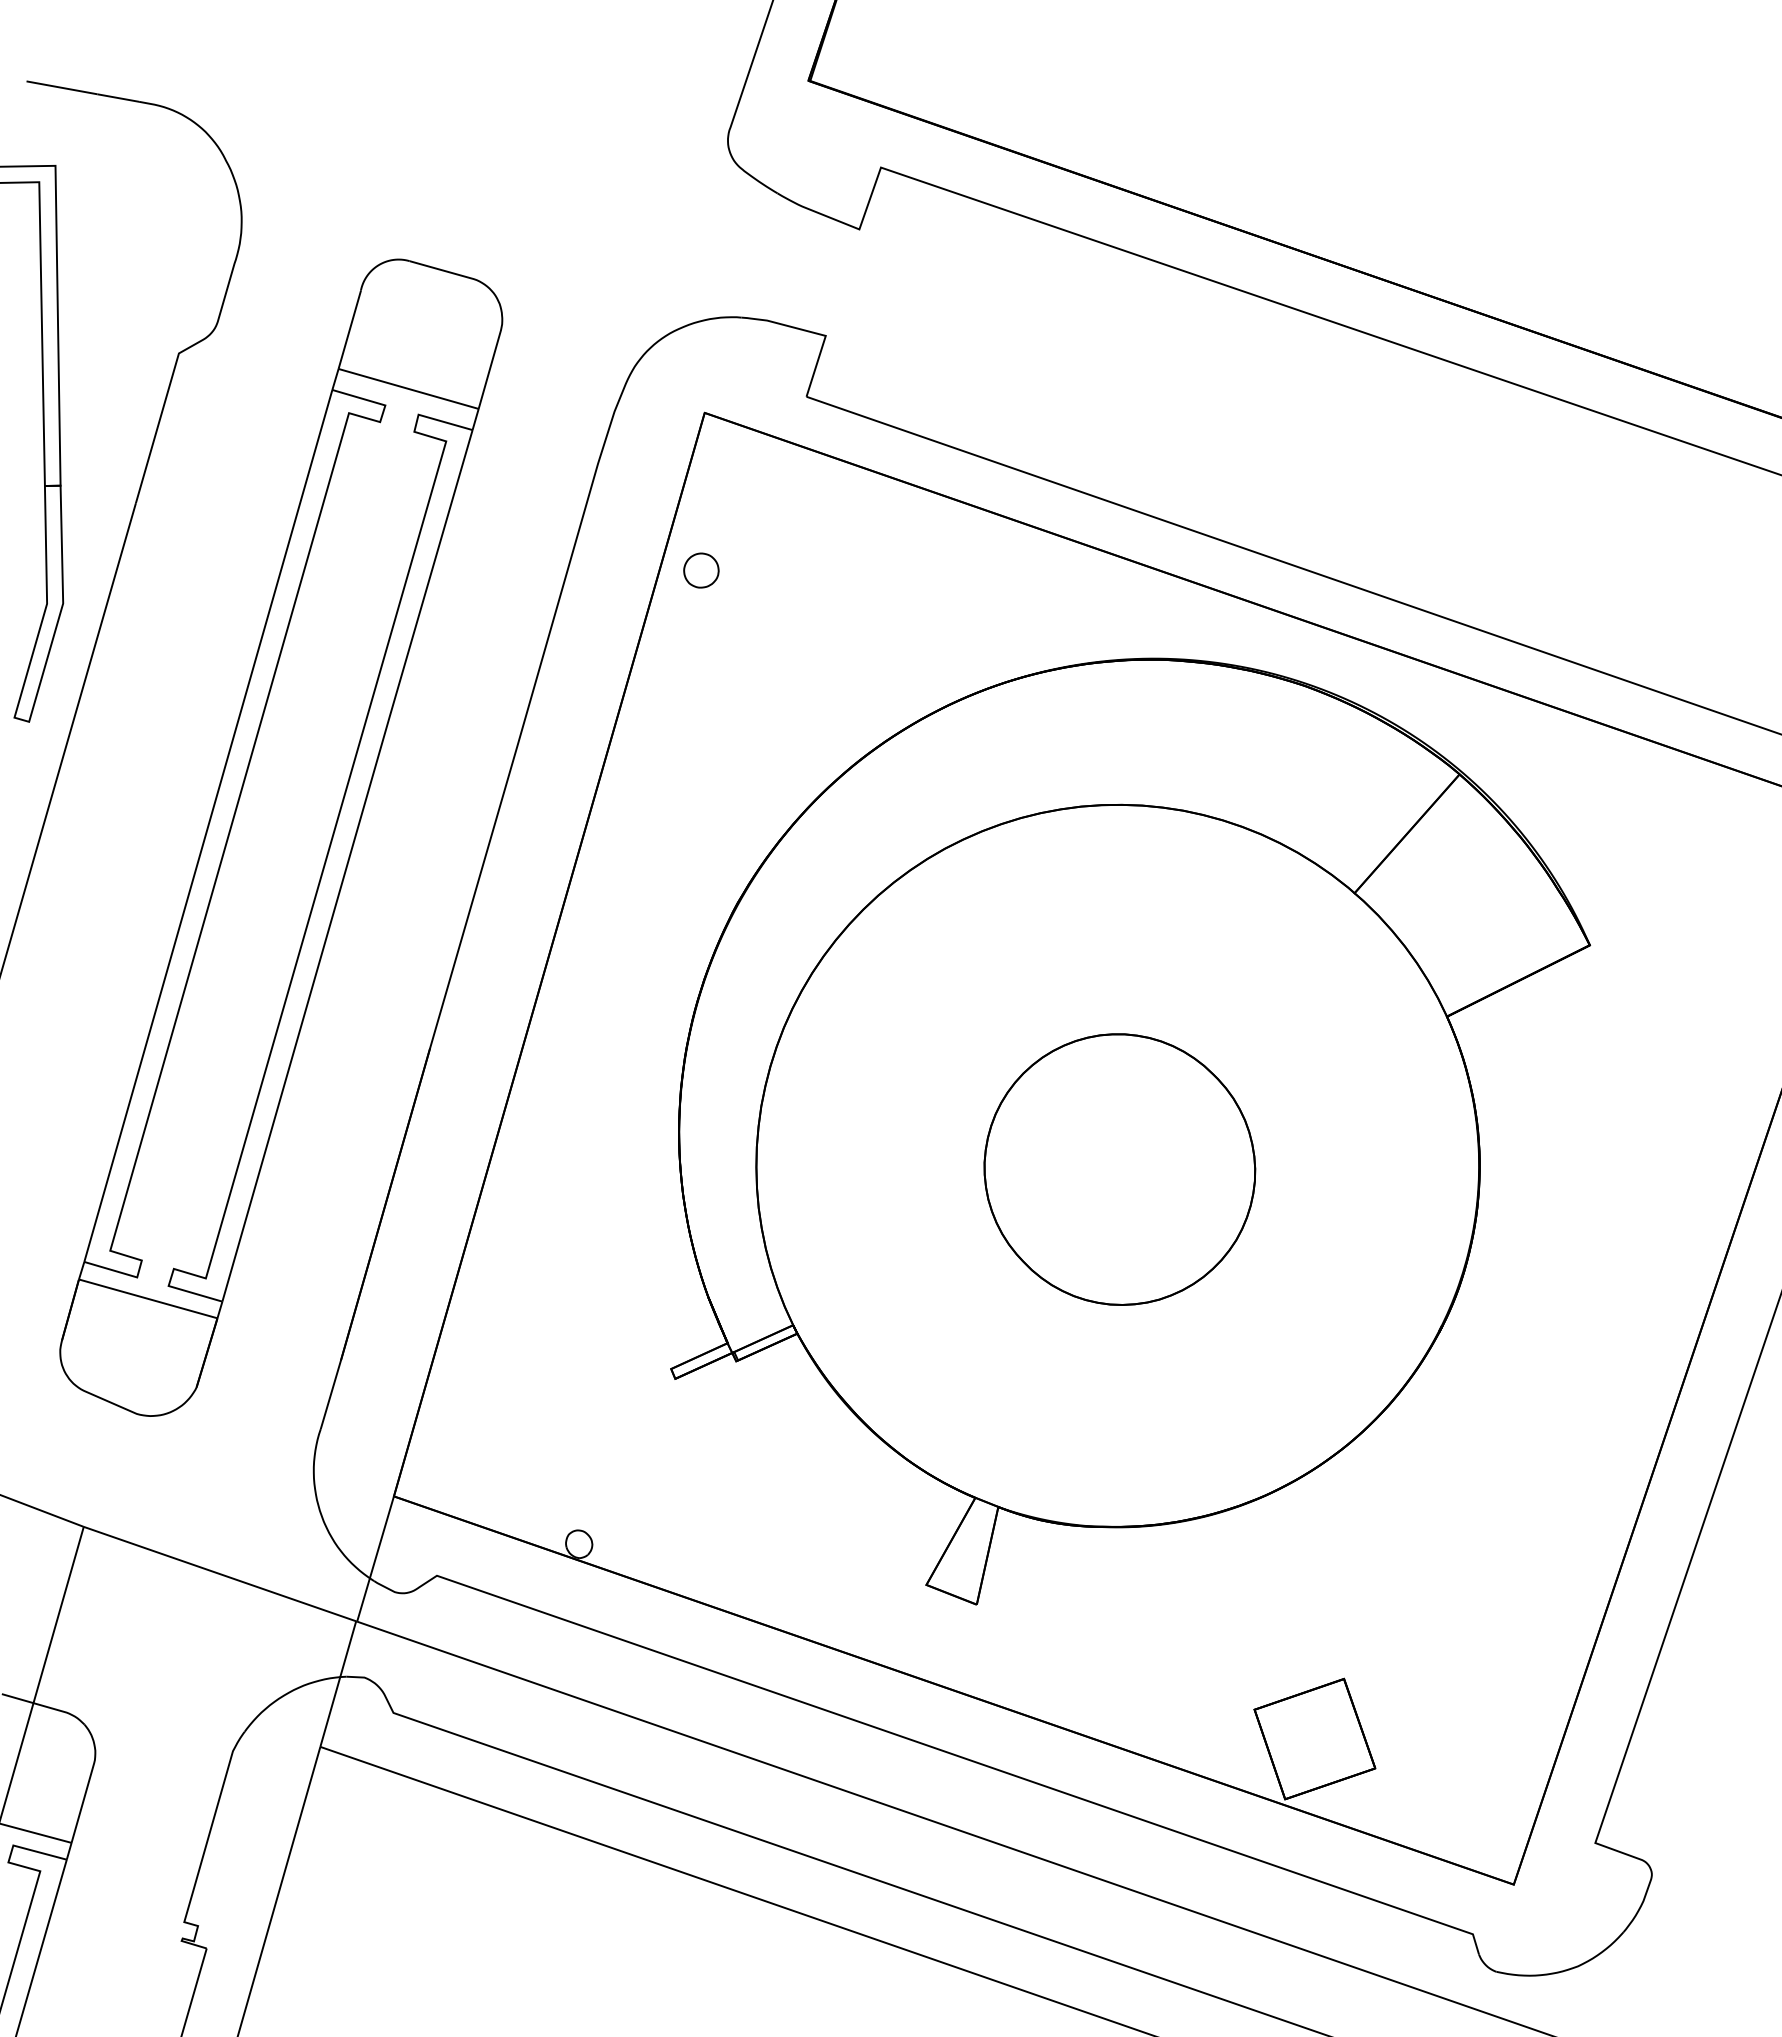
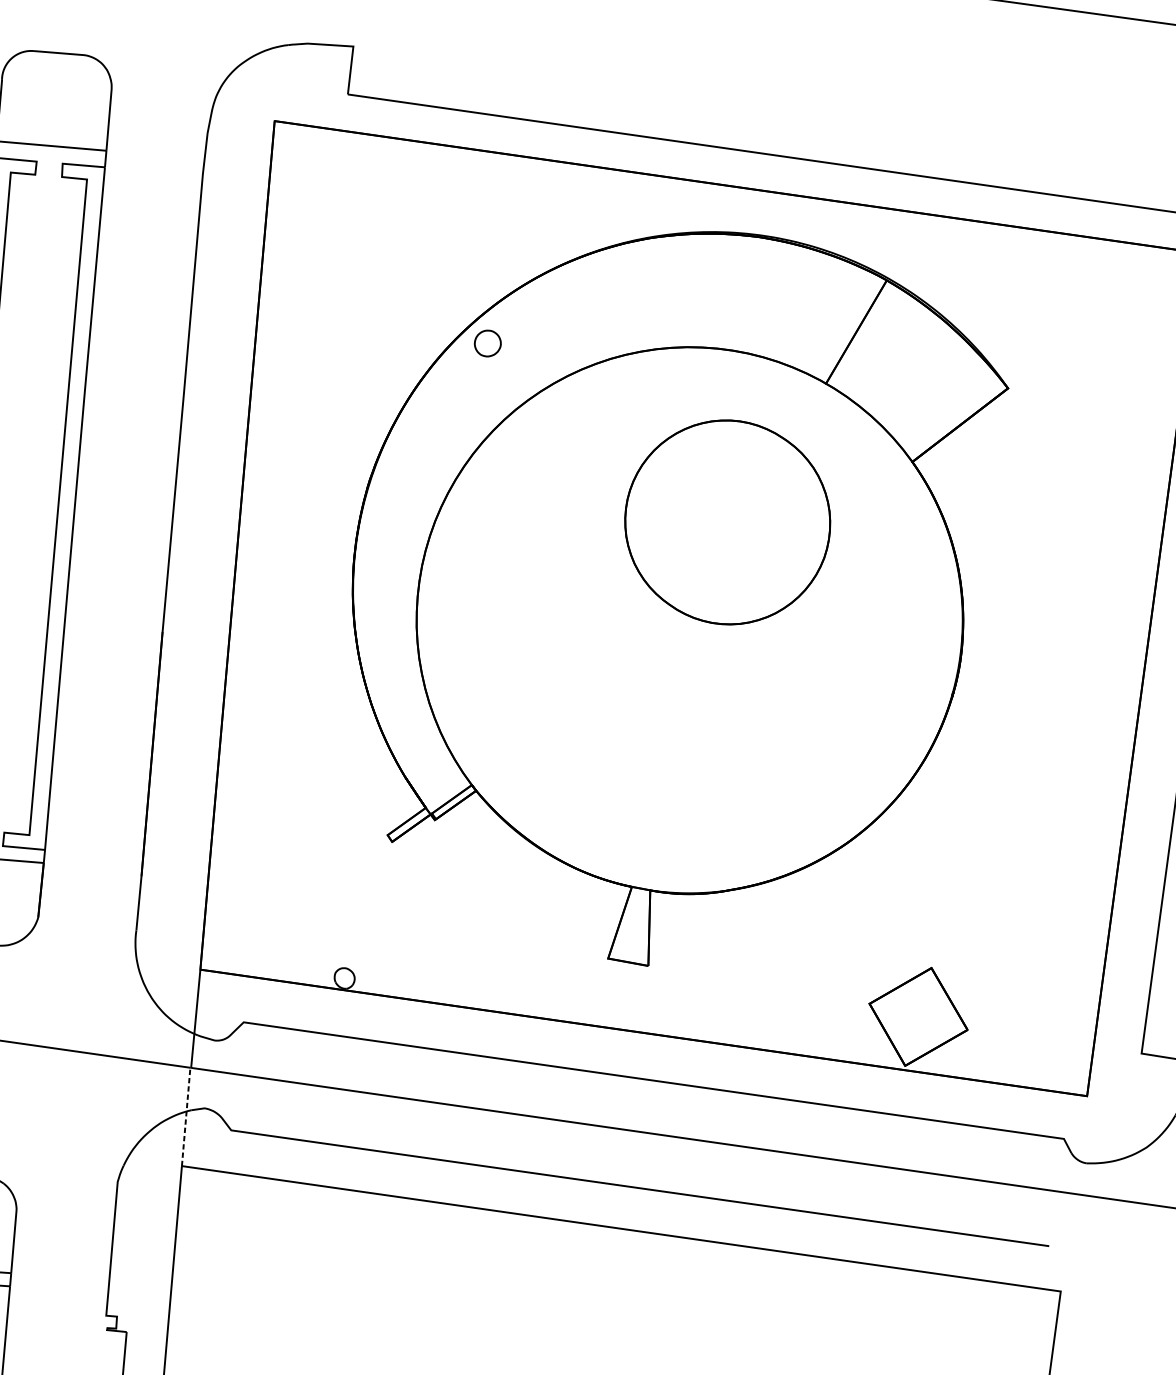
part: (701, 570) -> (487, 343), moved
part: (1119, 1169) -> (727, 522), moved
line: (338, 1683) -> (186, 1116), solid -> dashed

